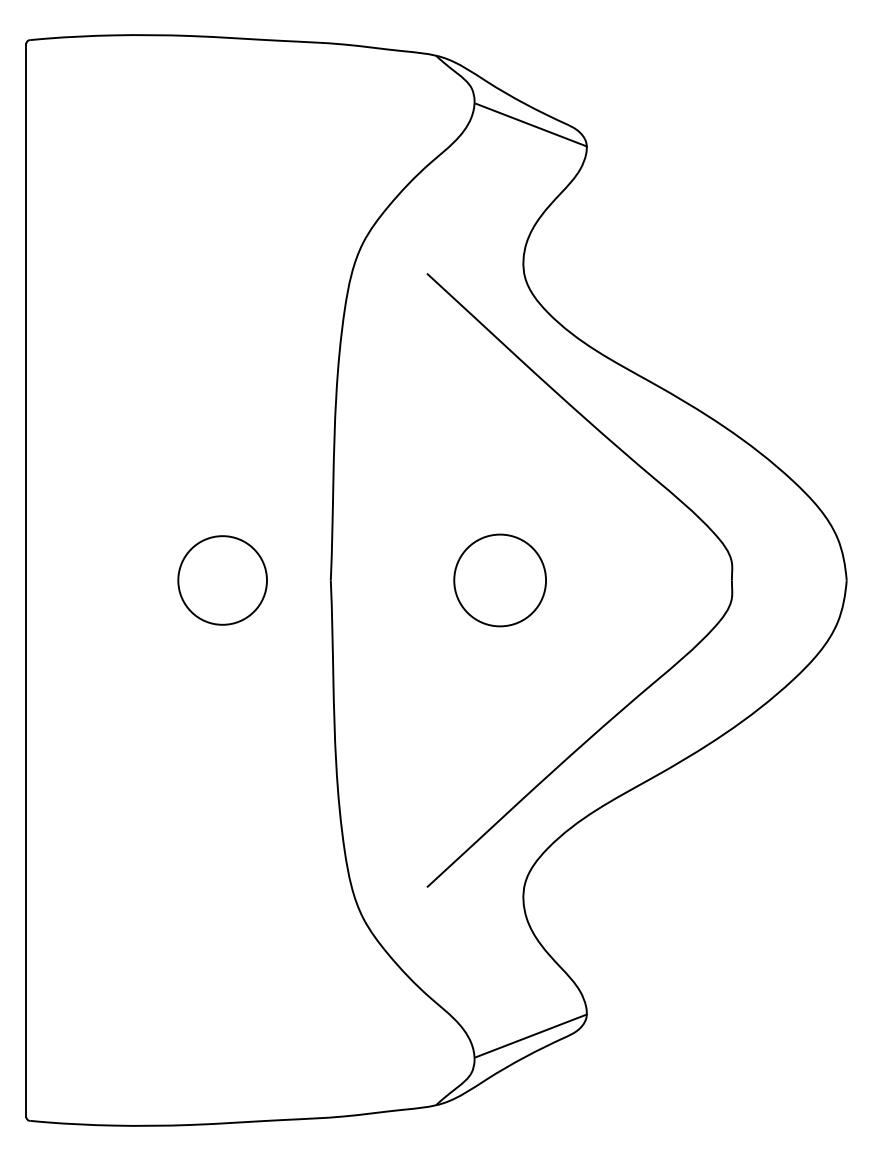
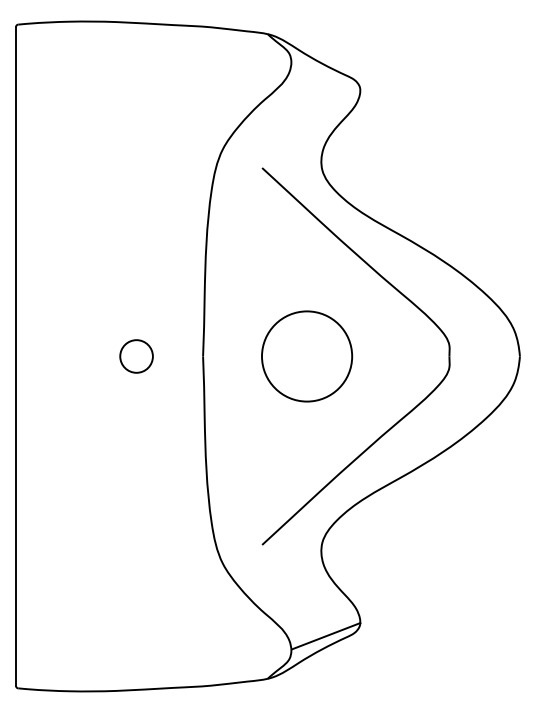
line: (531, 124) -> (326, 76), removed
circle: (222, 580) -> (136, 356), size x0.6
circle: (499, 580) -> (306, 356), size x1.6

